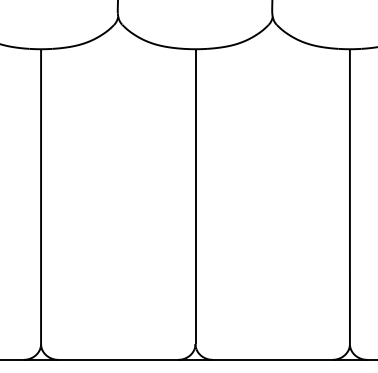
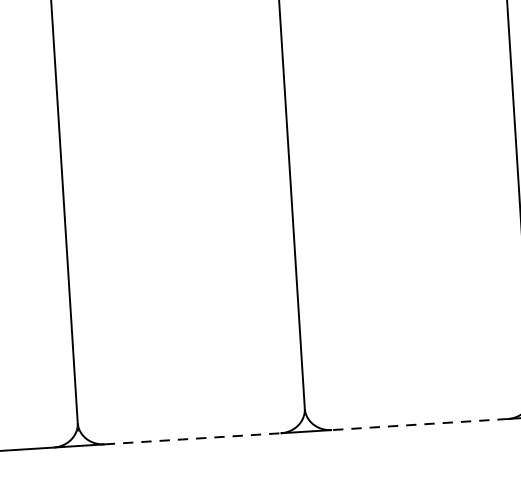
line: (118, 359) -> (193, 438), solid -> dashed
line: (272, 359) -> (419, 424), solid -> dashed

